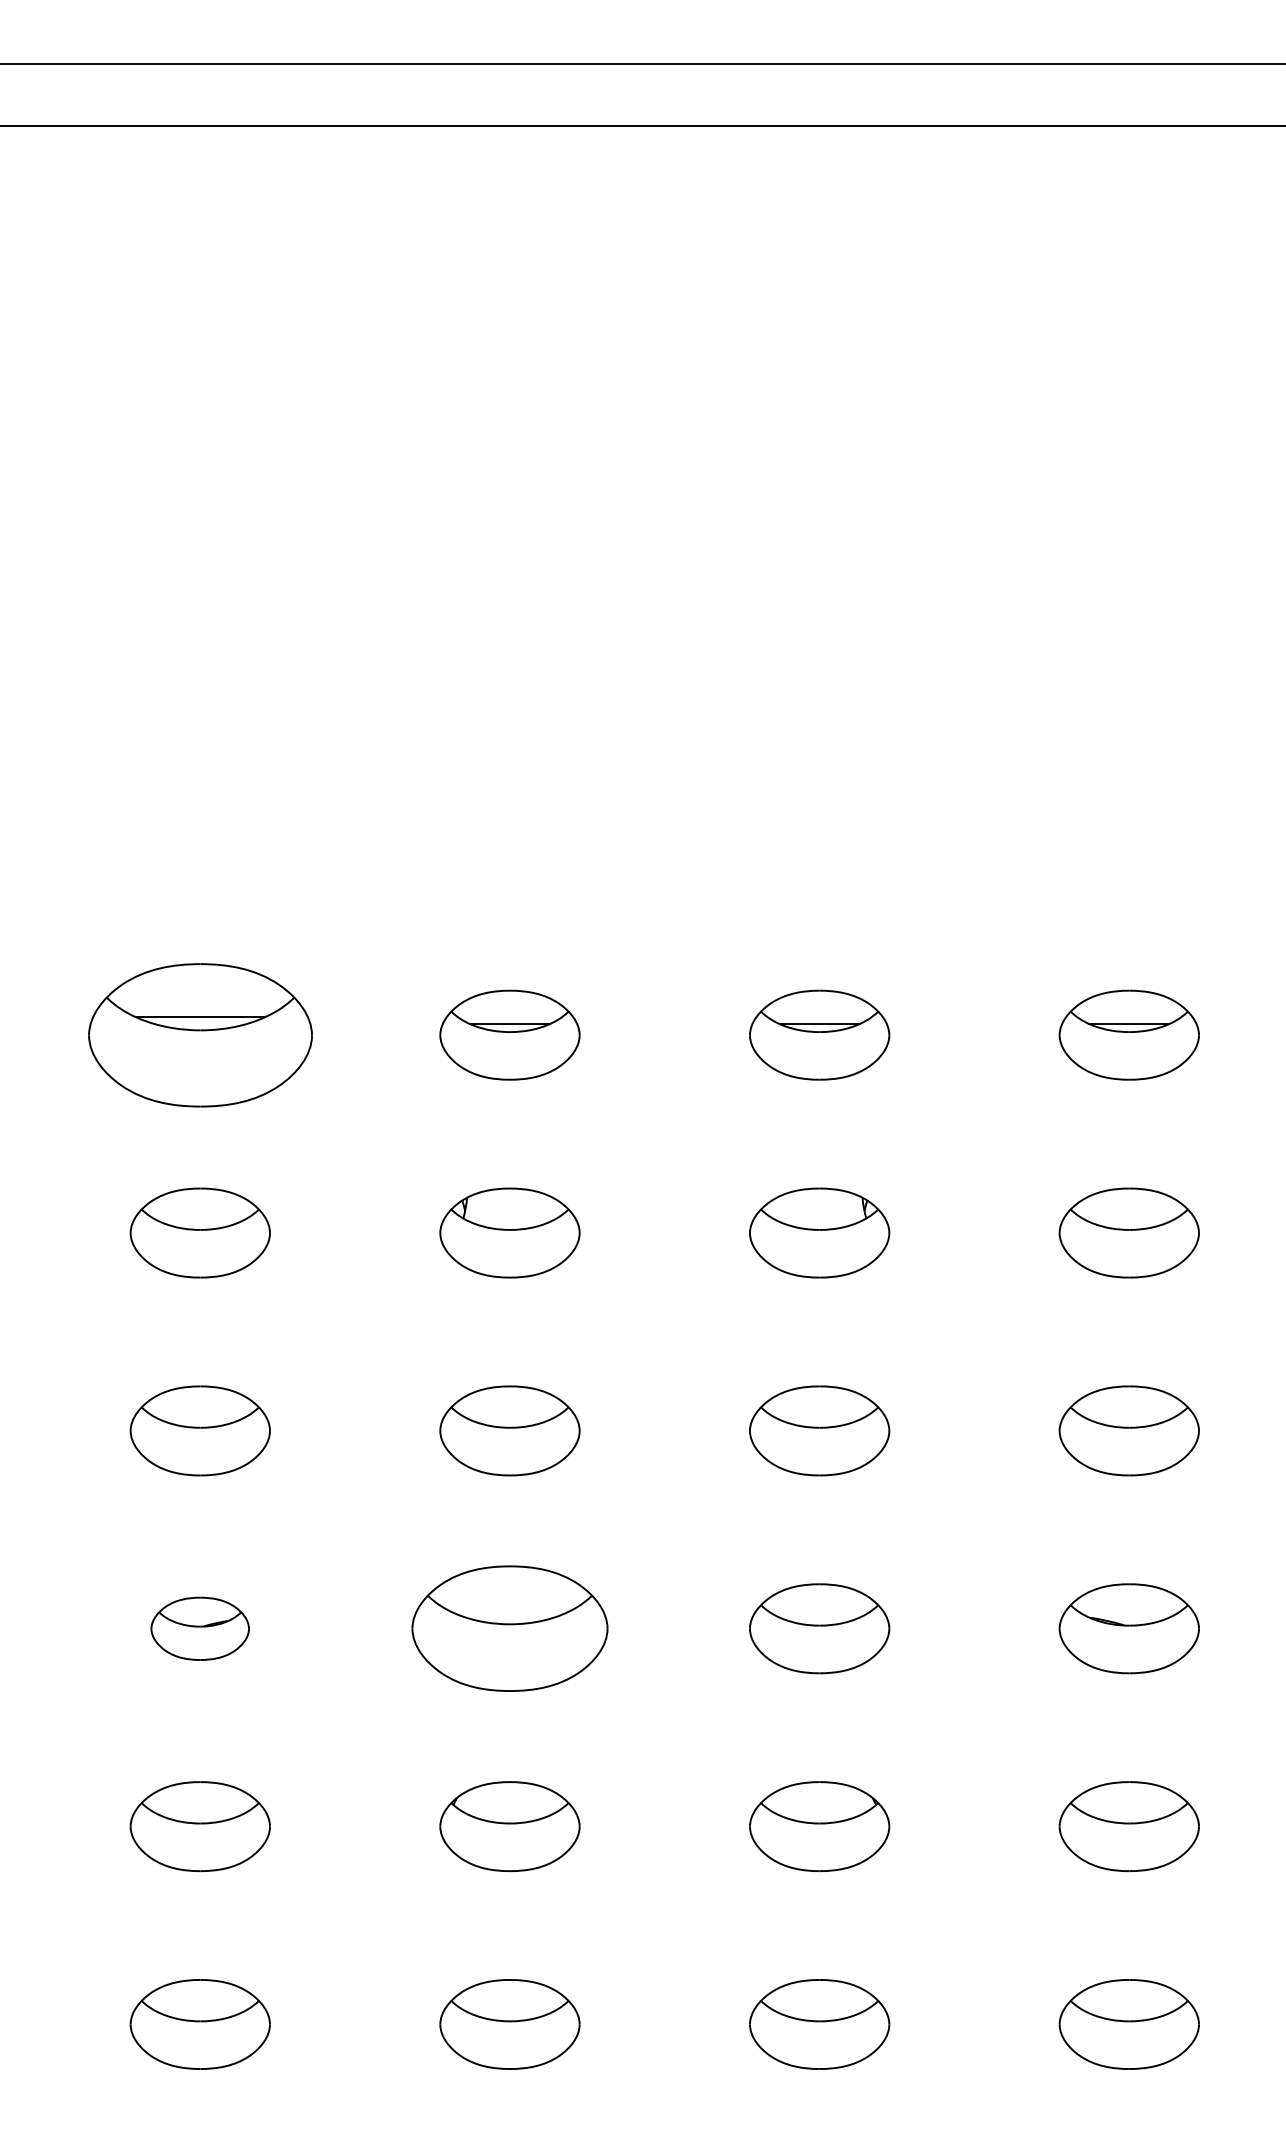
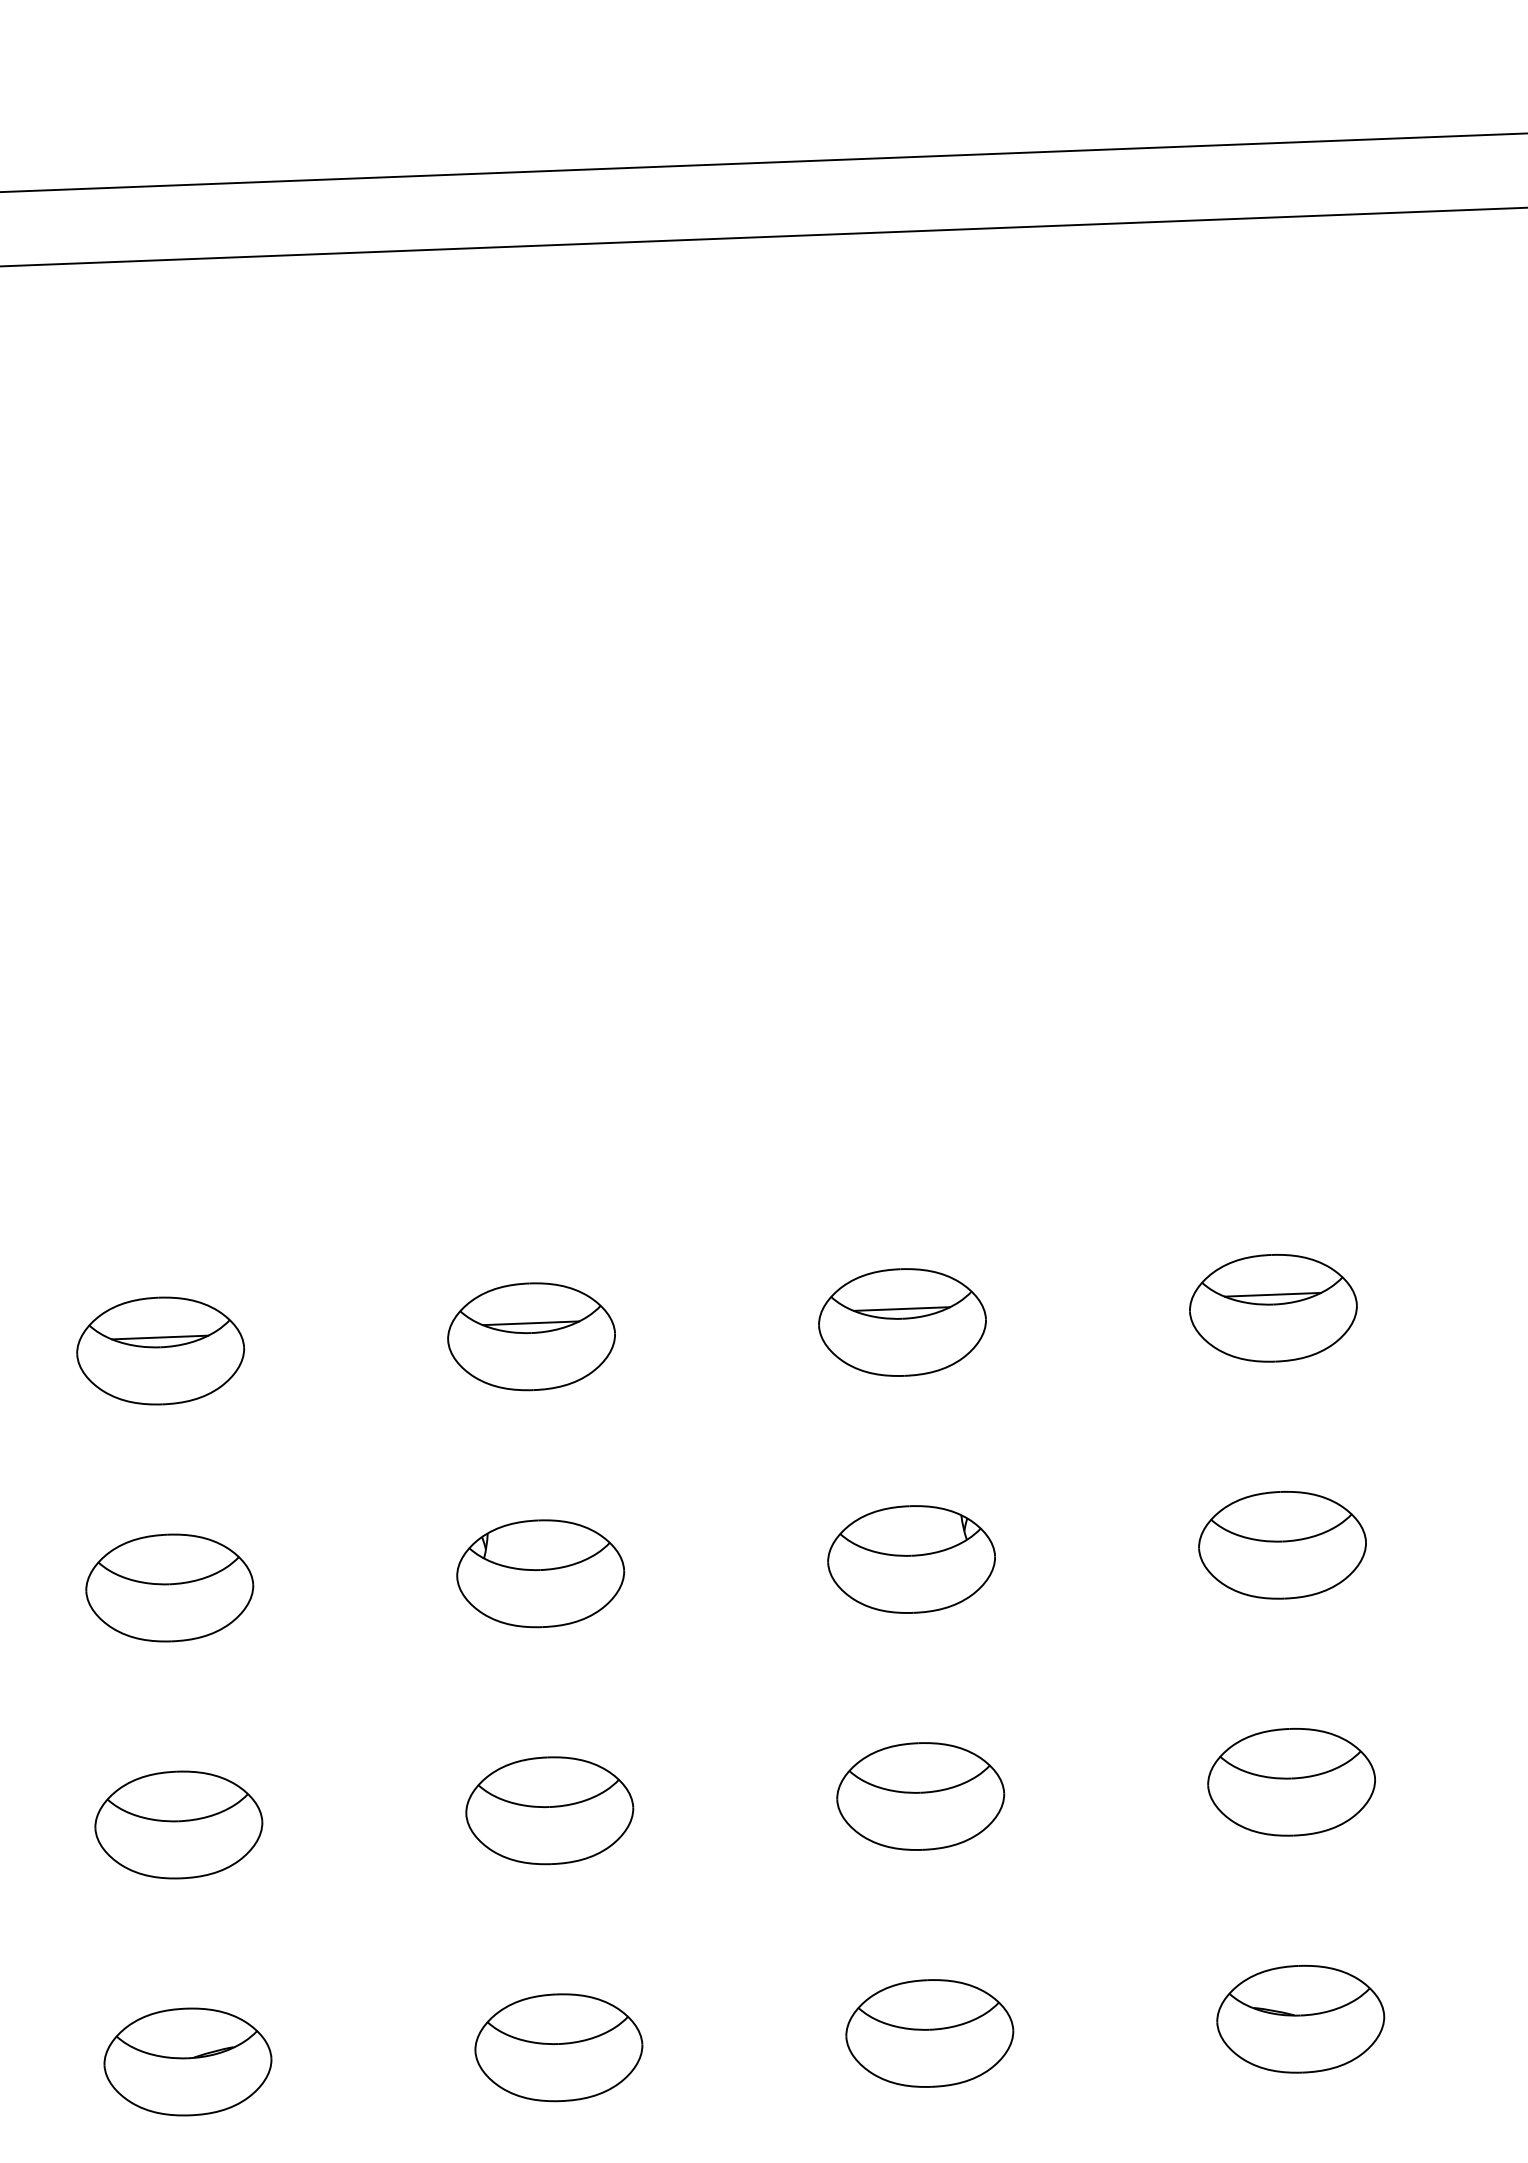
part: (199, 1034) -> (159, 1350), size x0.62
part: (199, 1628) -> (186, 2061), size x1.43
part: (509, 1628) -> (558, 2047), size x0.71

